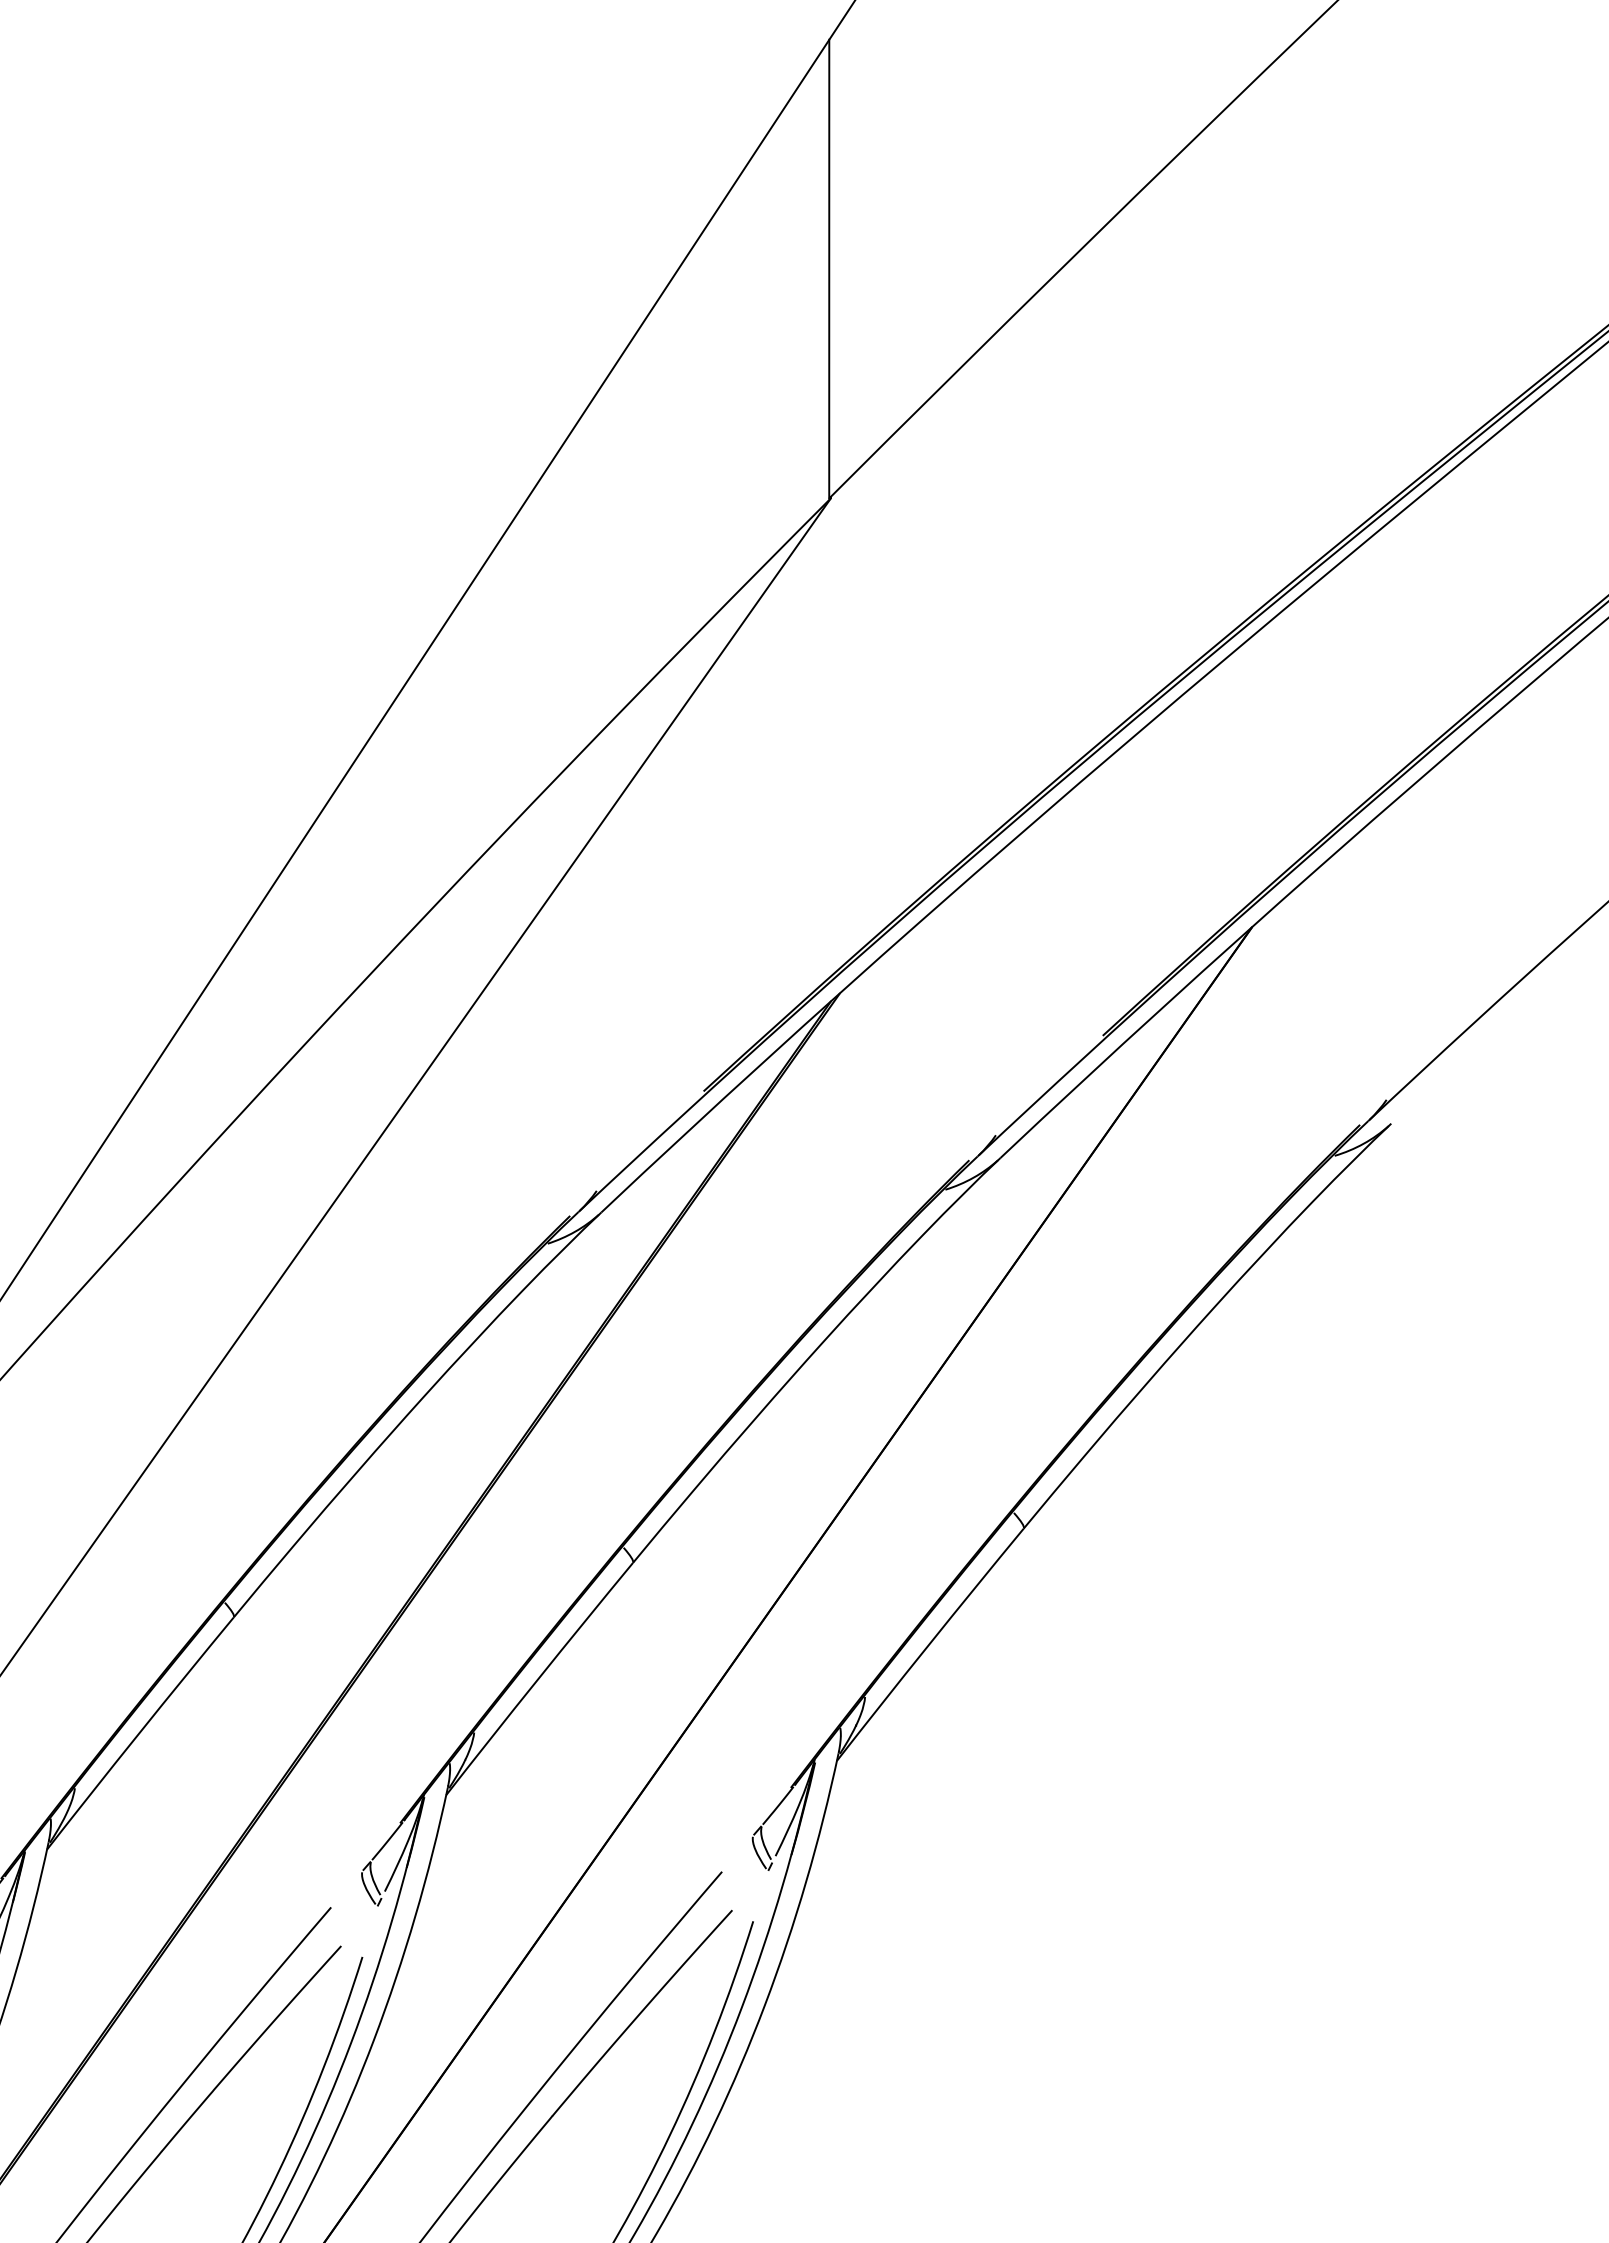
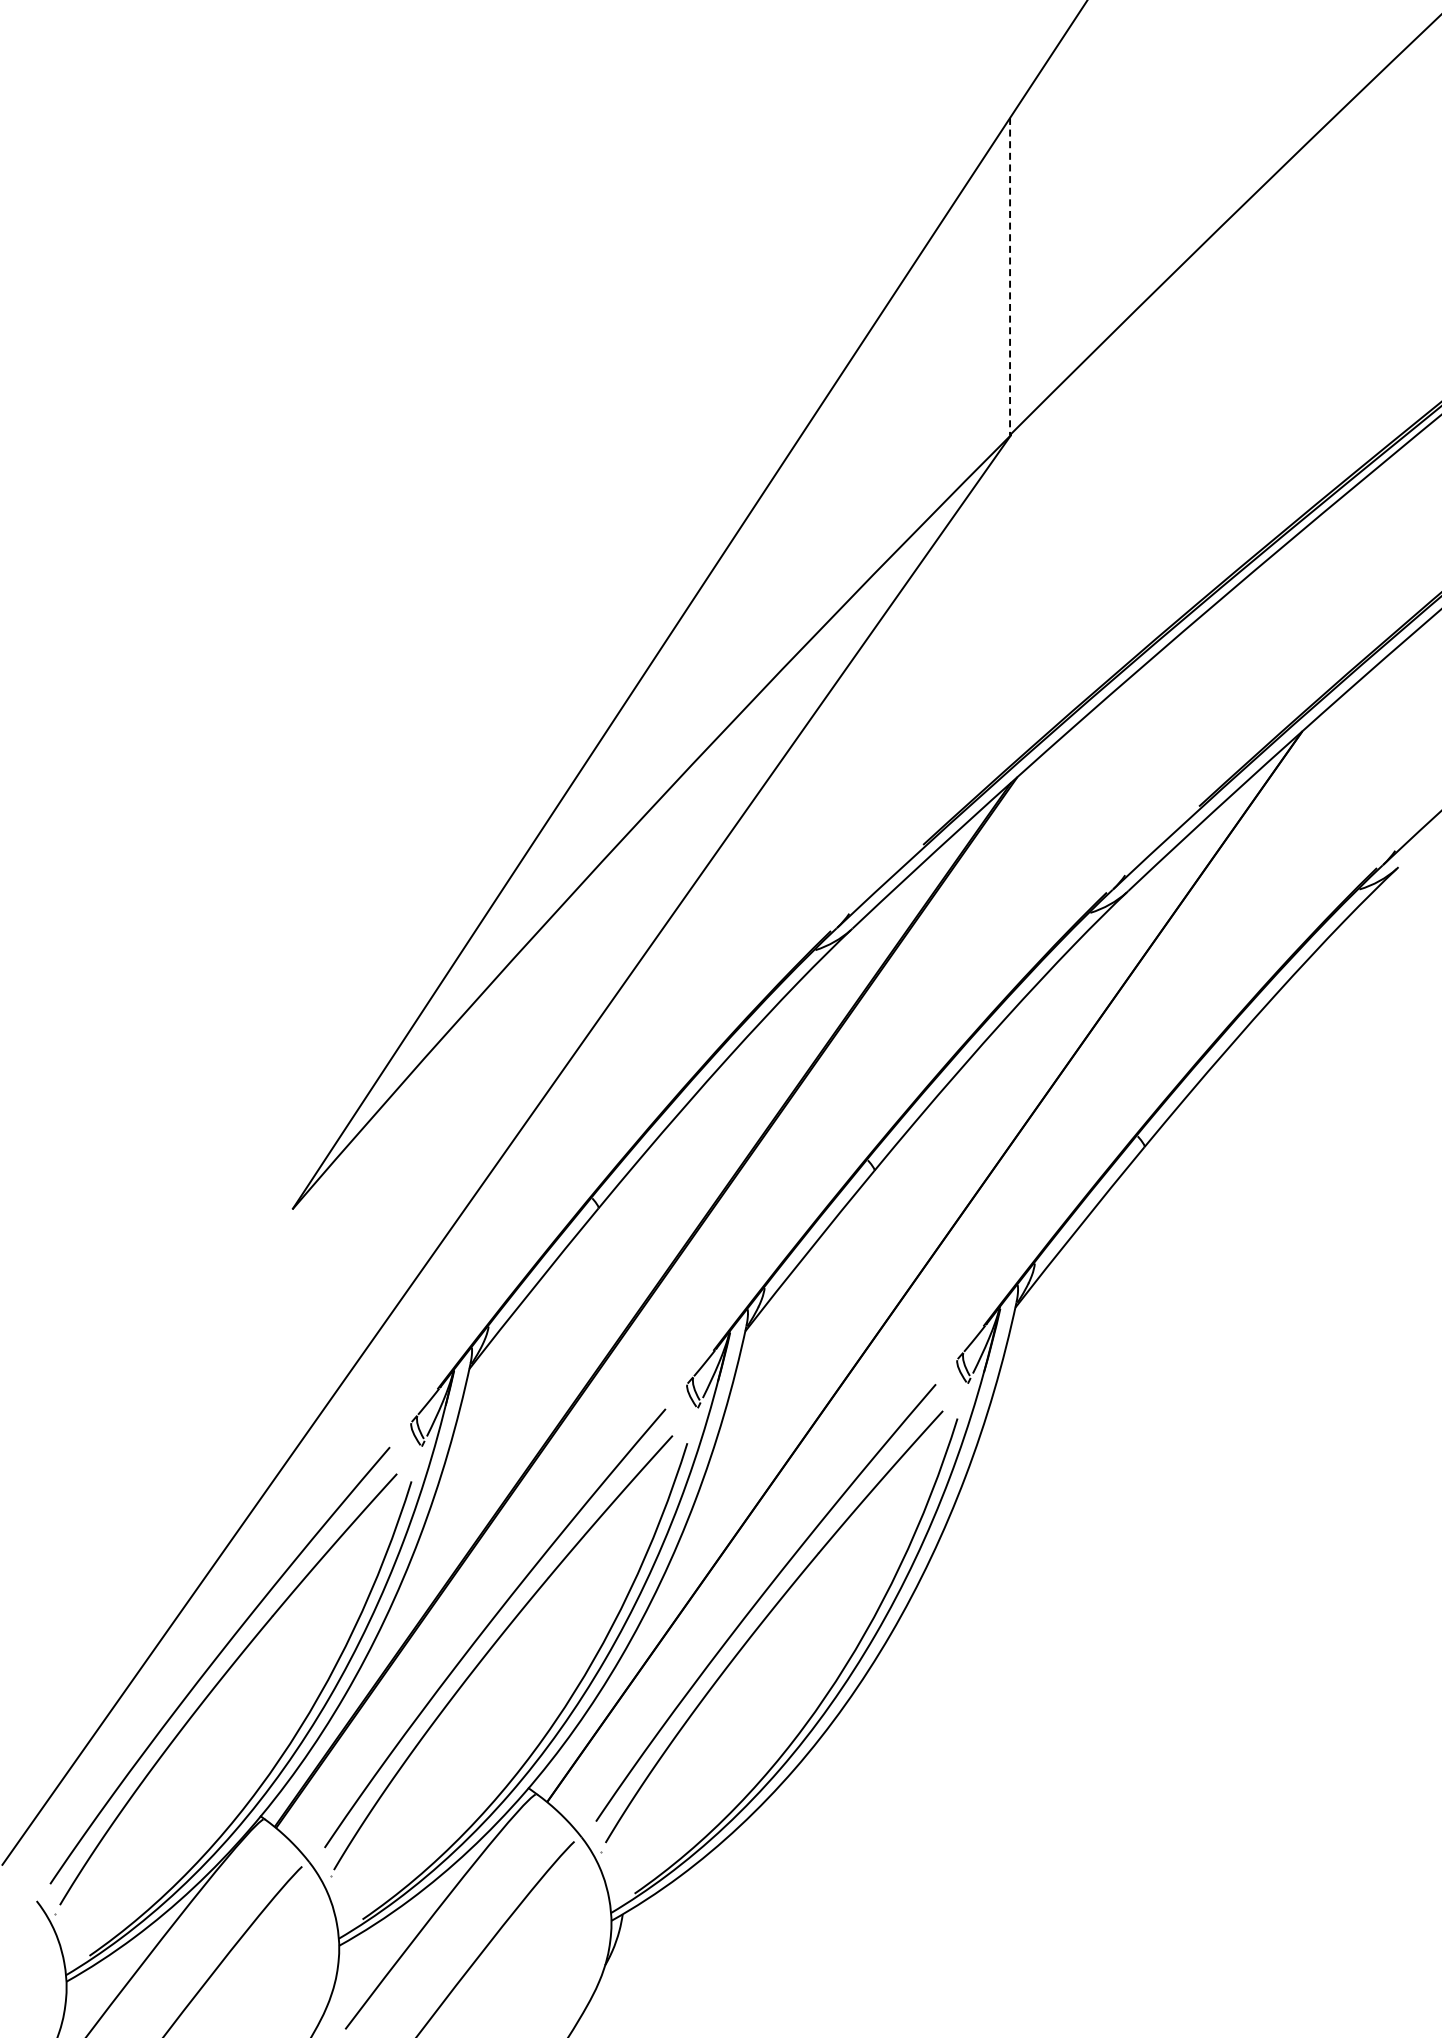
line: (829, 269) -> (1010, 276), solid -> dashed

